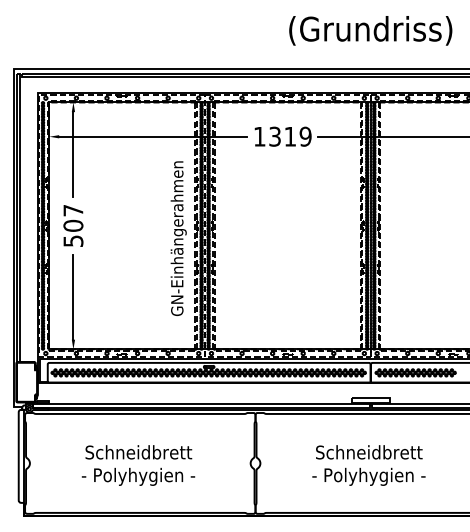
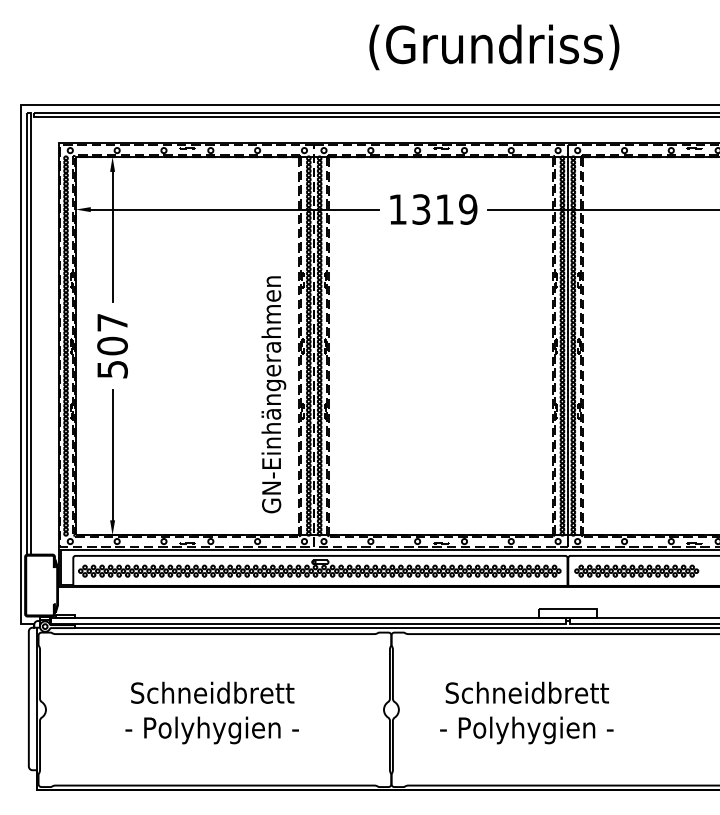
text: (370, 30) -> (493, 46), moved
text: (178, 238) -> (273, 394), moved
text: (368, 465) -> (526, 712), moved

